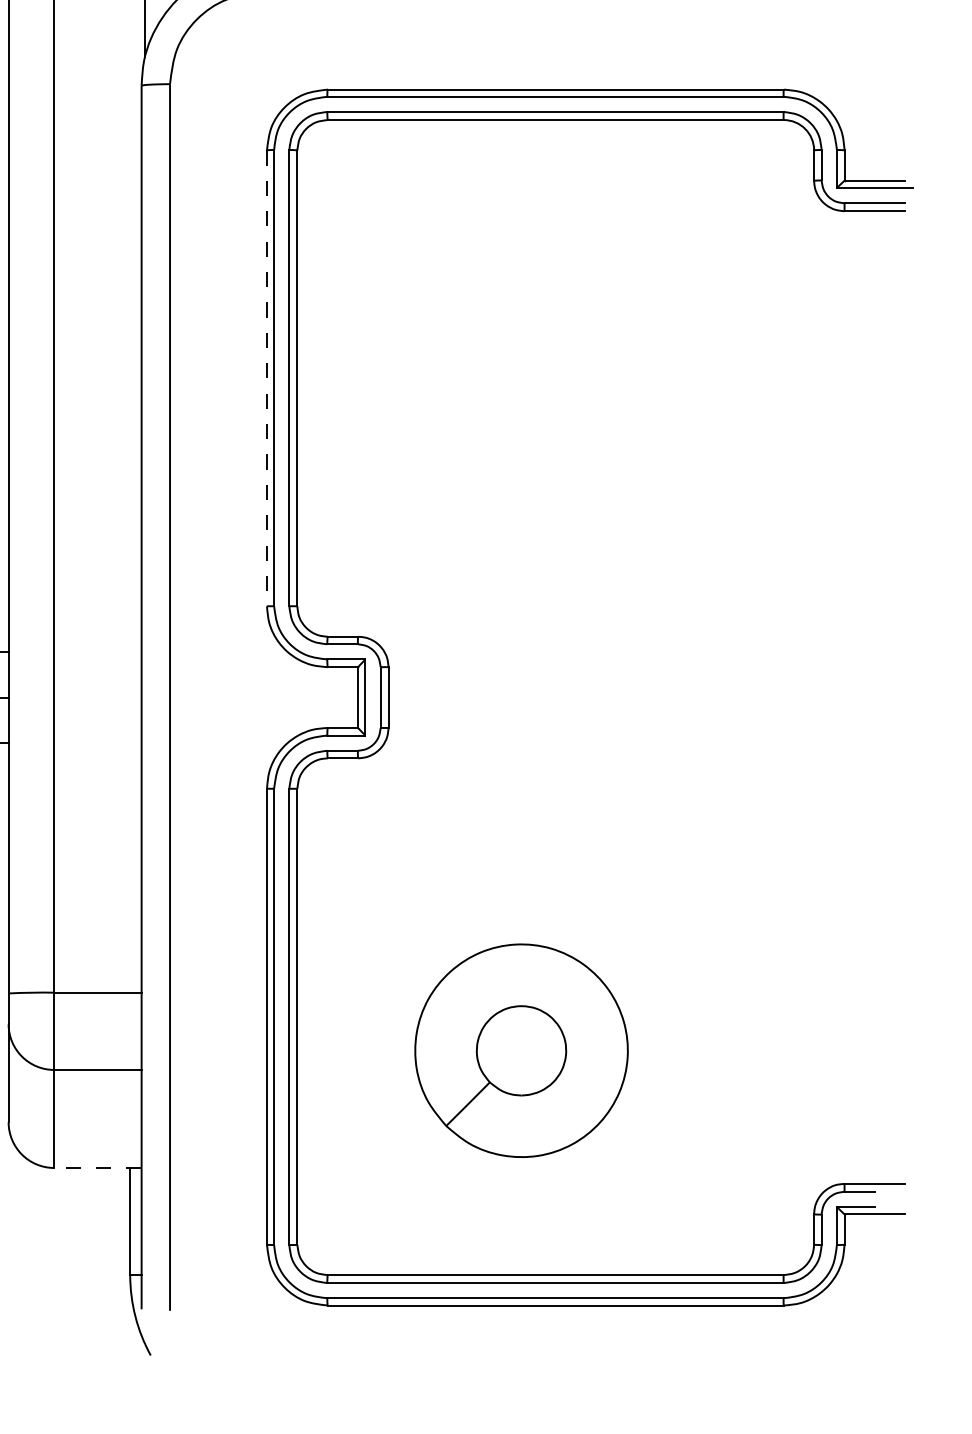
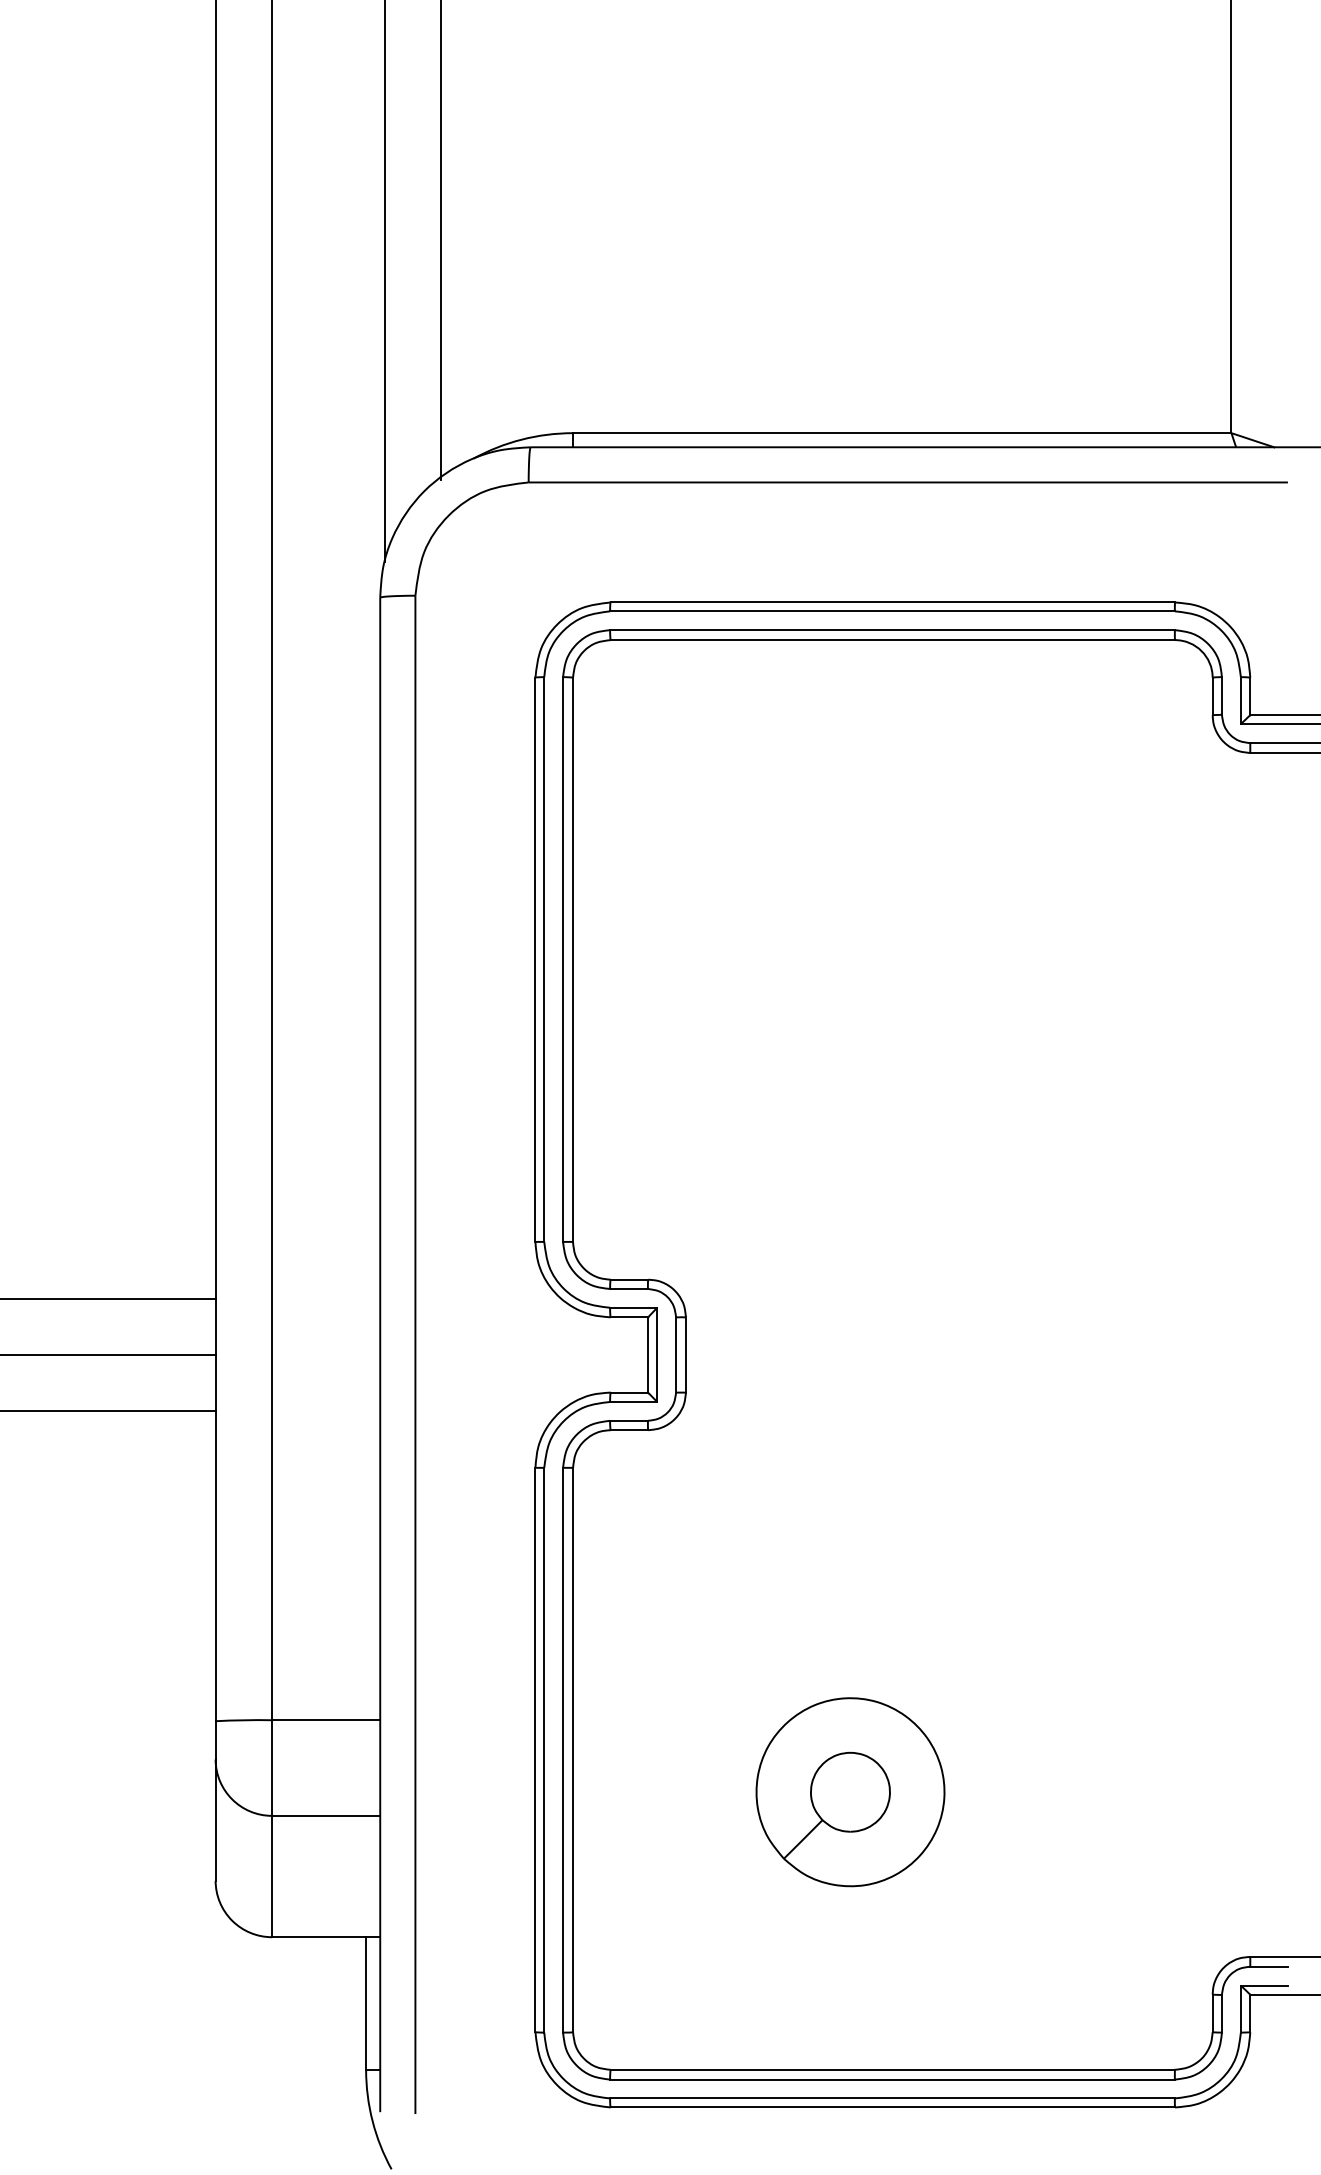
line: (267, 378) -> (535, 960), dashed -> solid
part: (521, 1051) -> (850, 1792), size x0.71
line: (97, 1168) -> (325, 1937), dashed -> solid

